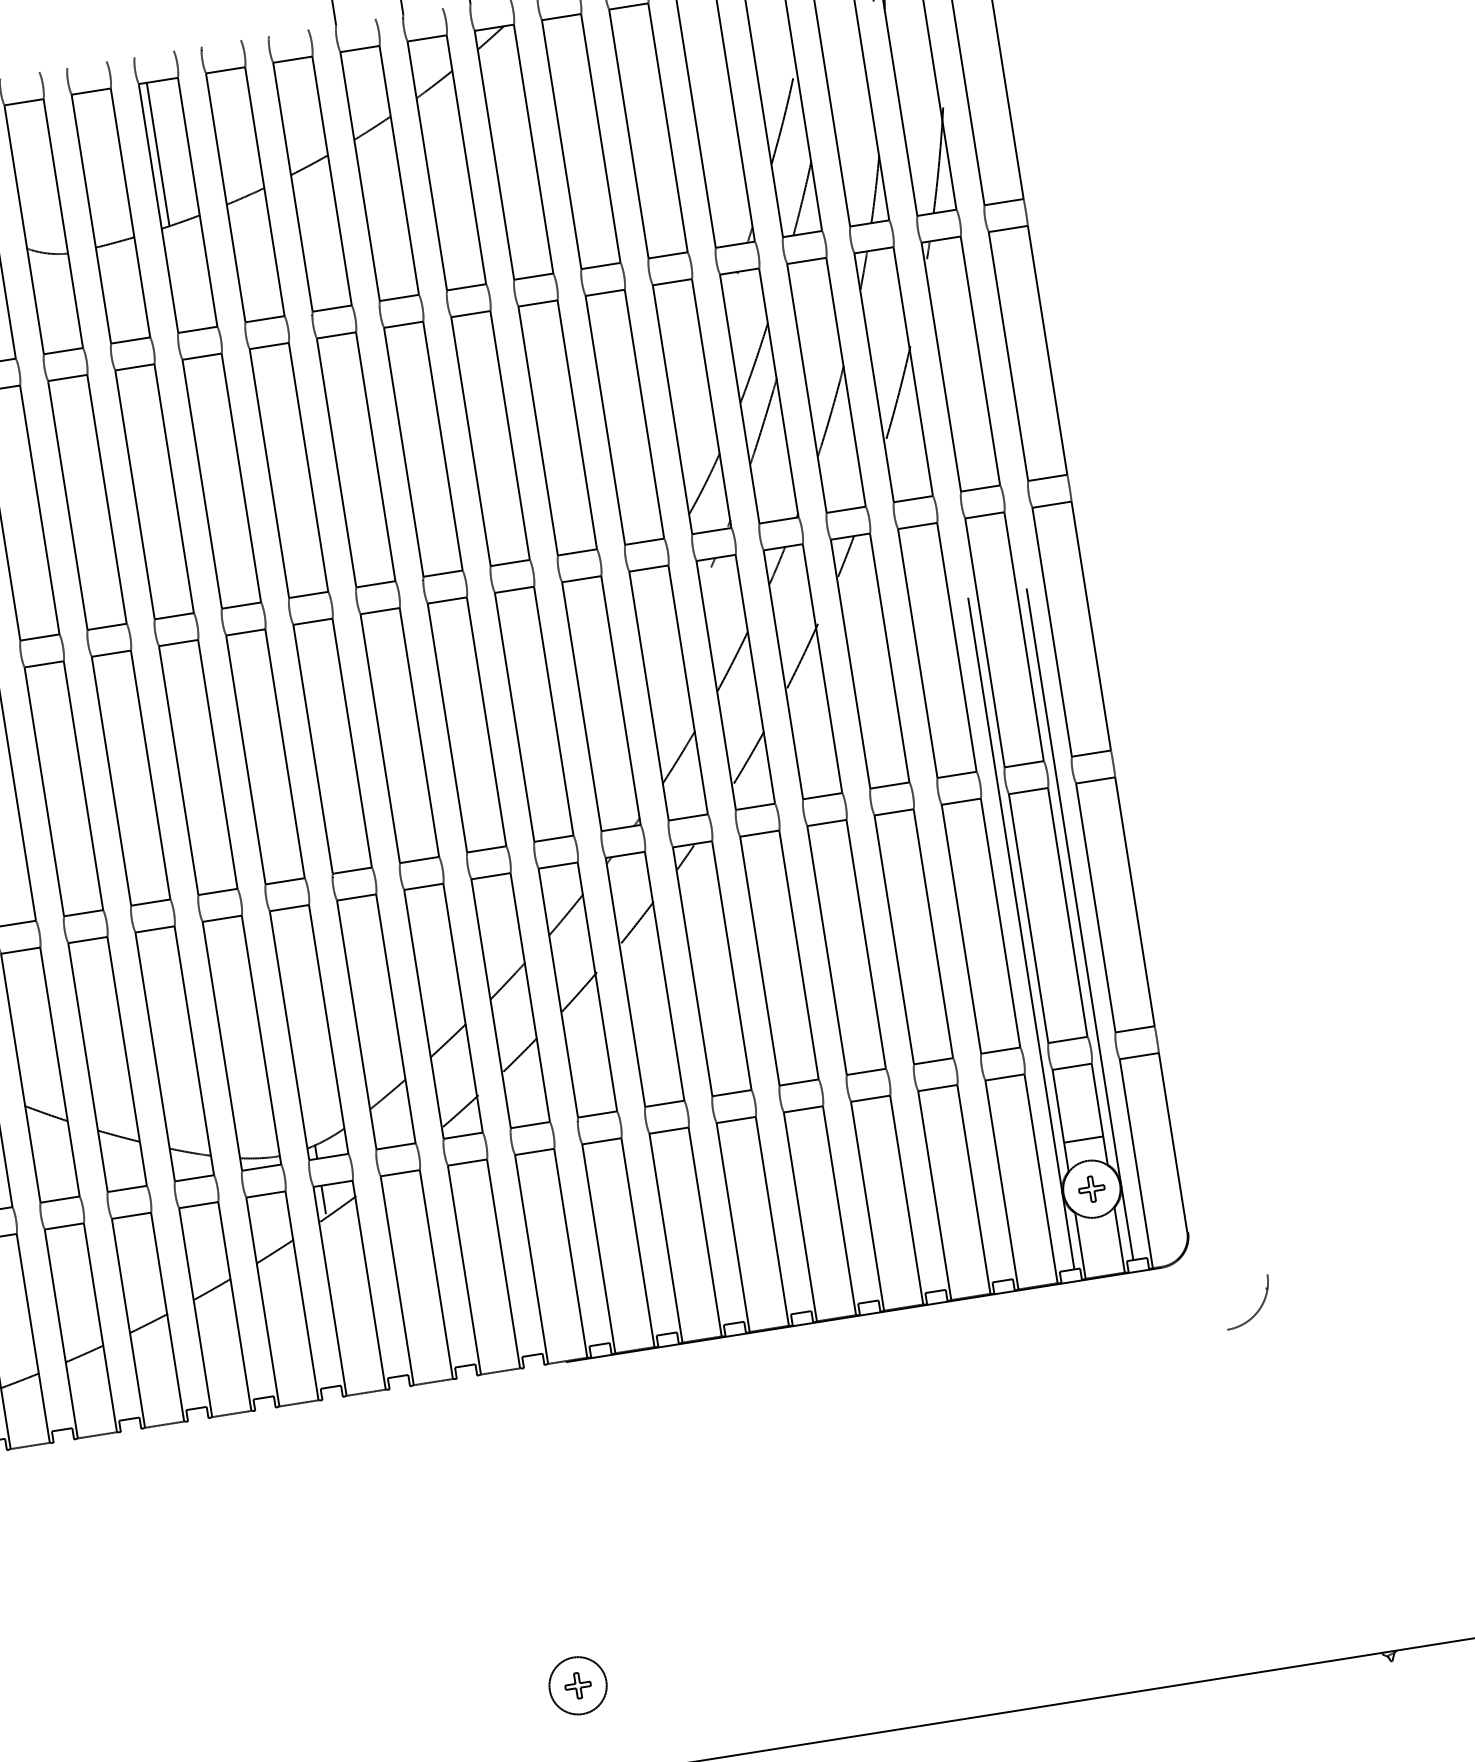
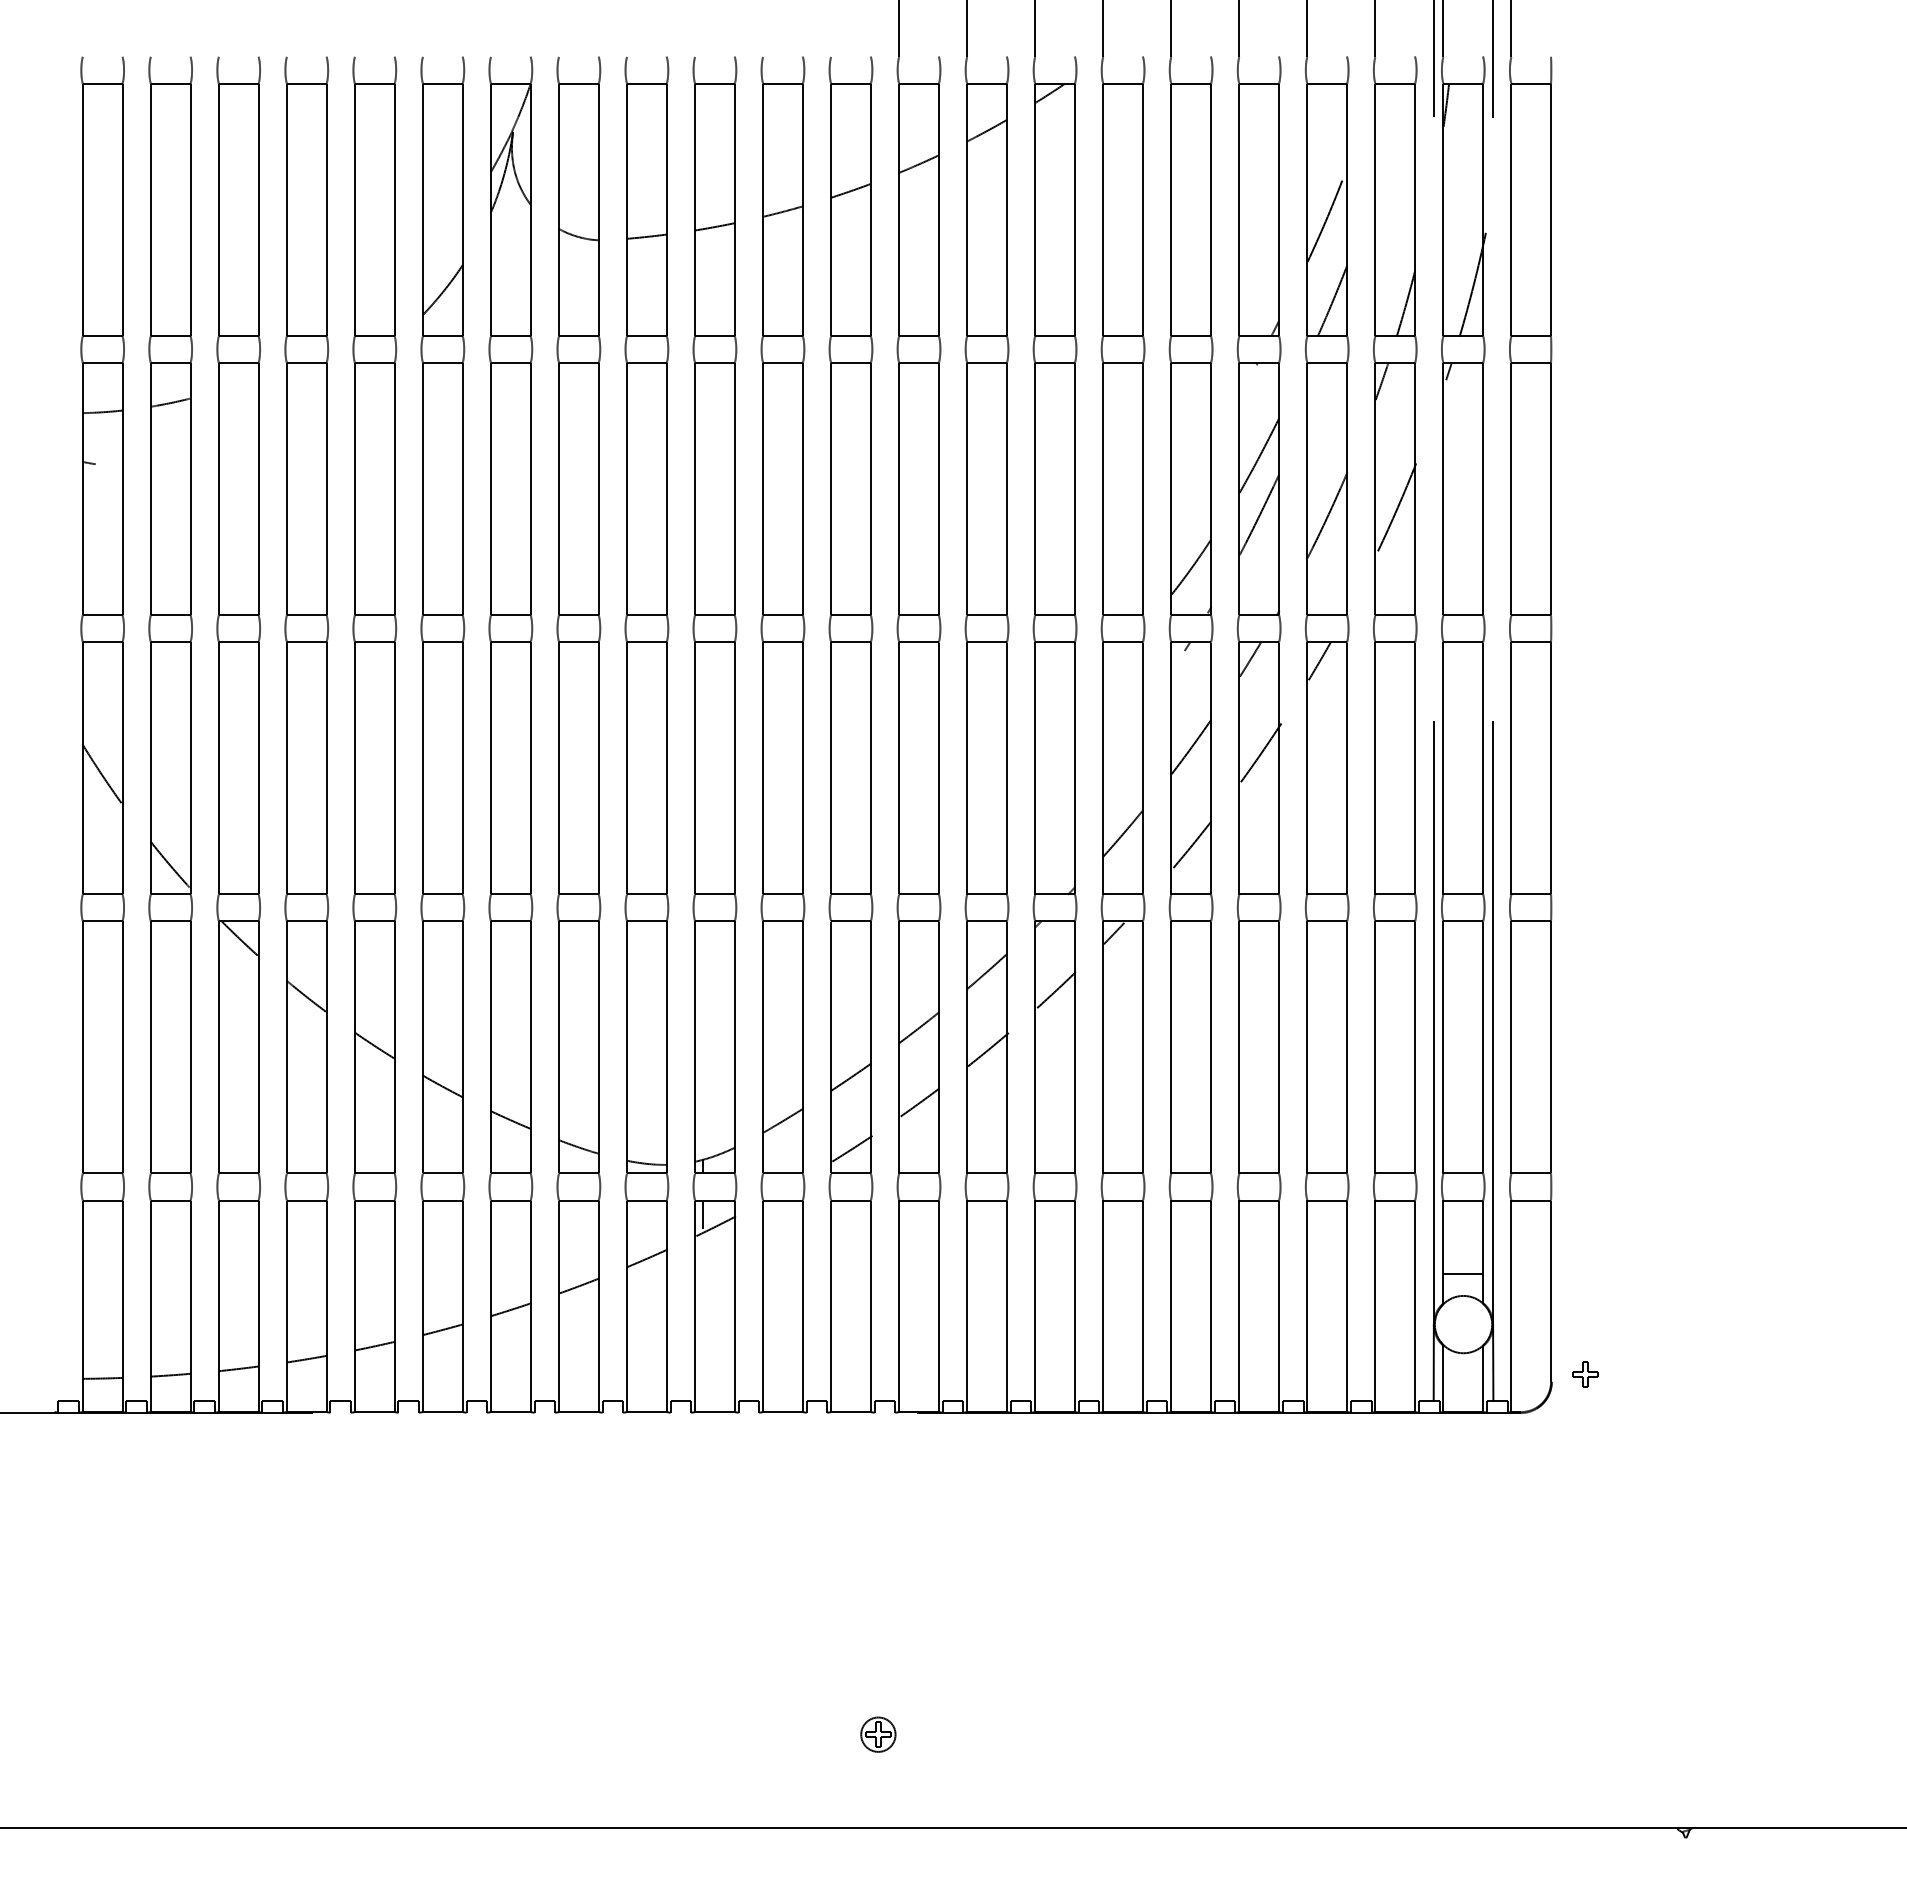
line: (158, 153) -> (703, 155), removed
part: (1091, 1189) -> (1585, 1374), moved
part: (1258, 1308) -> (1609, 1468), removed
circle: (578, 1685) -> (878, 1734), size x0.6

